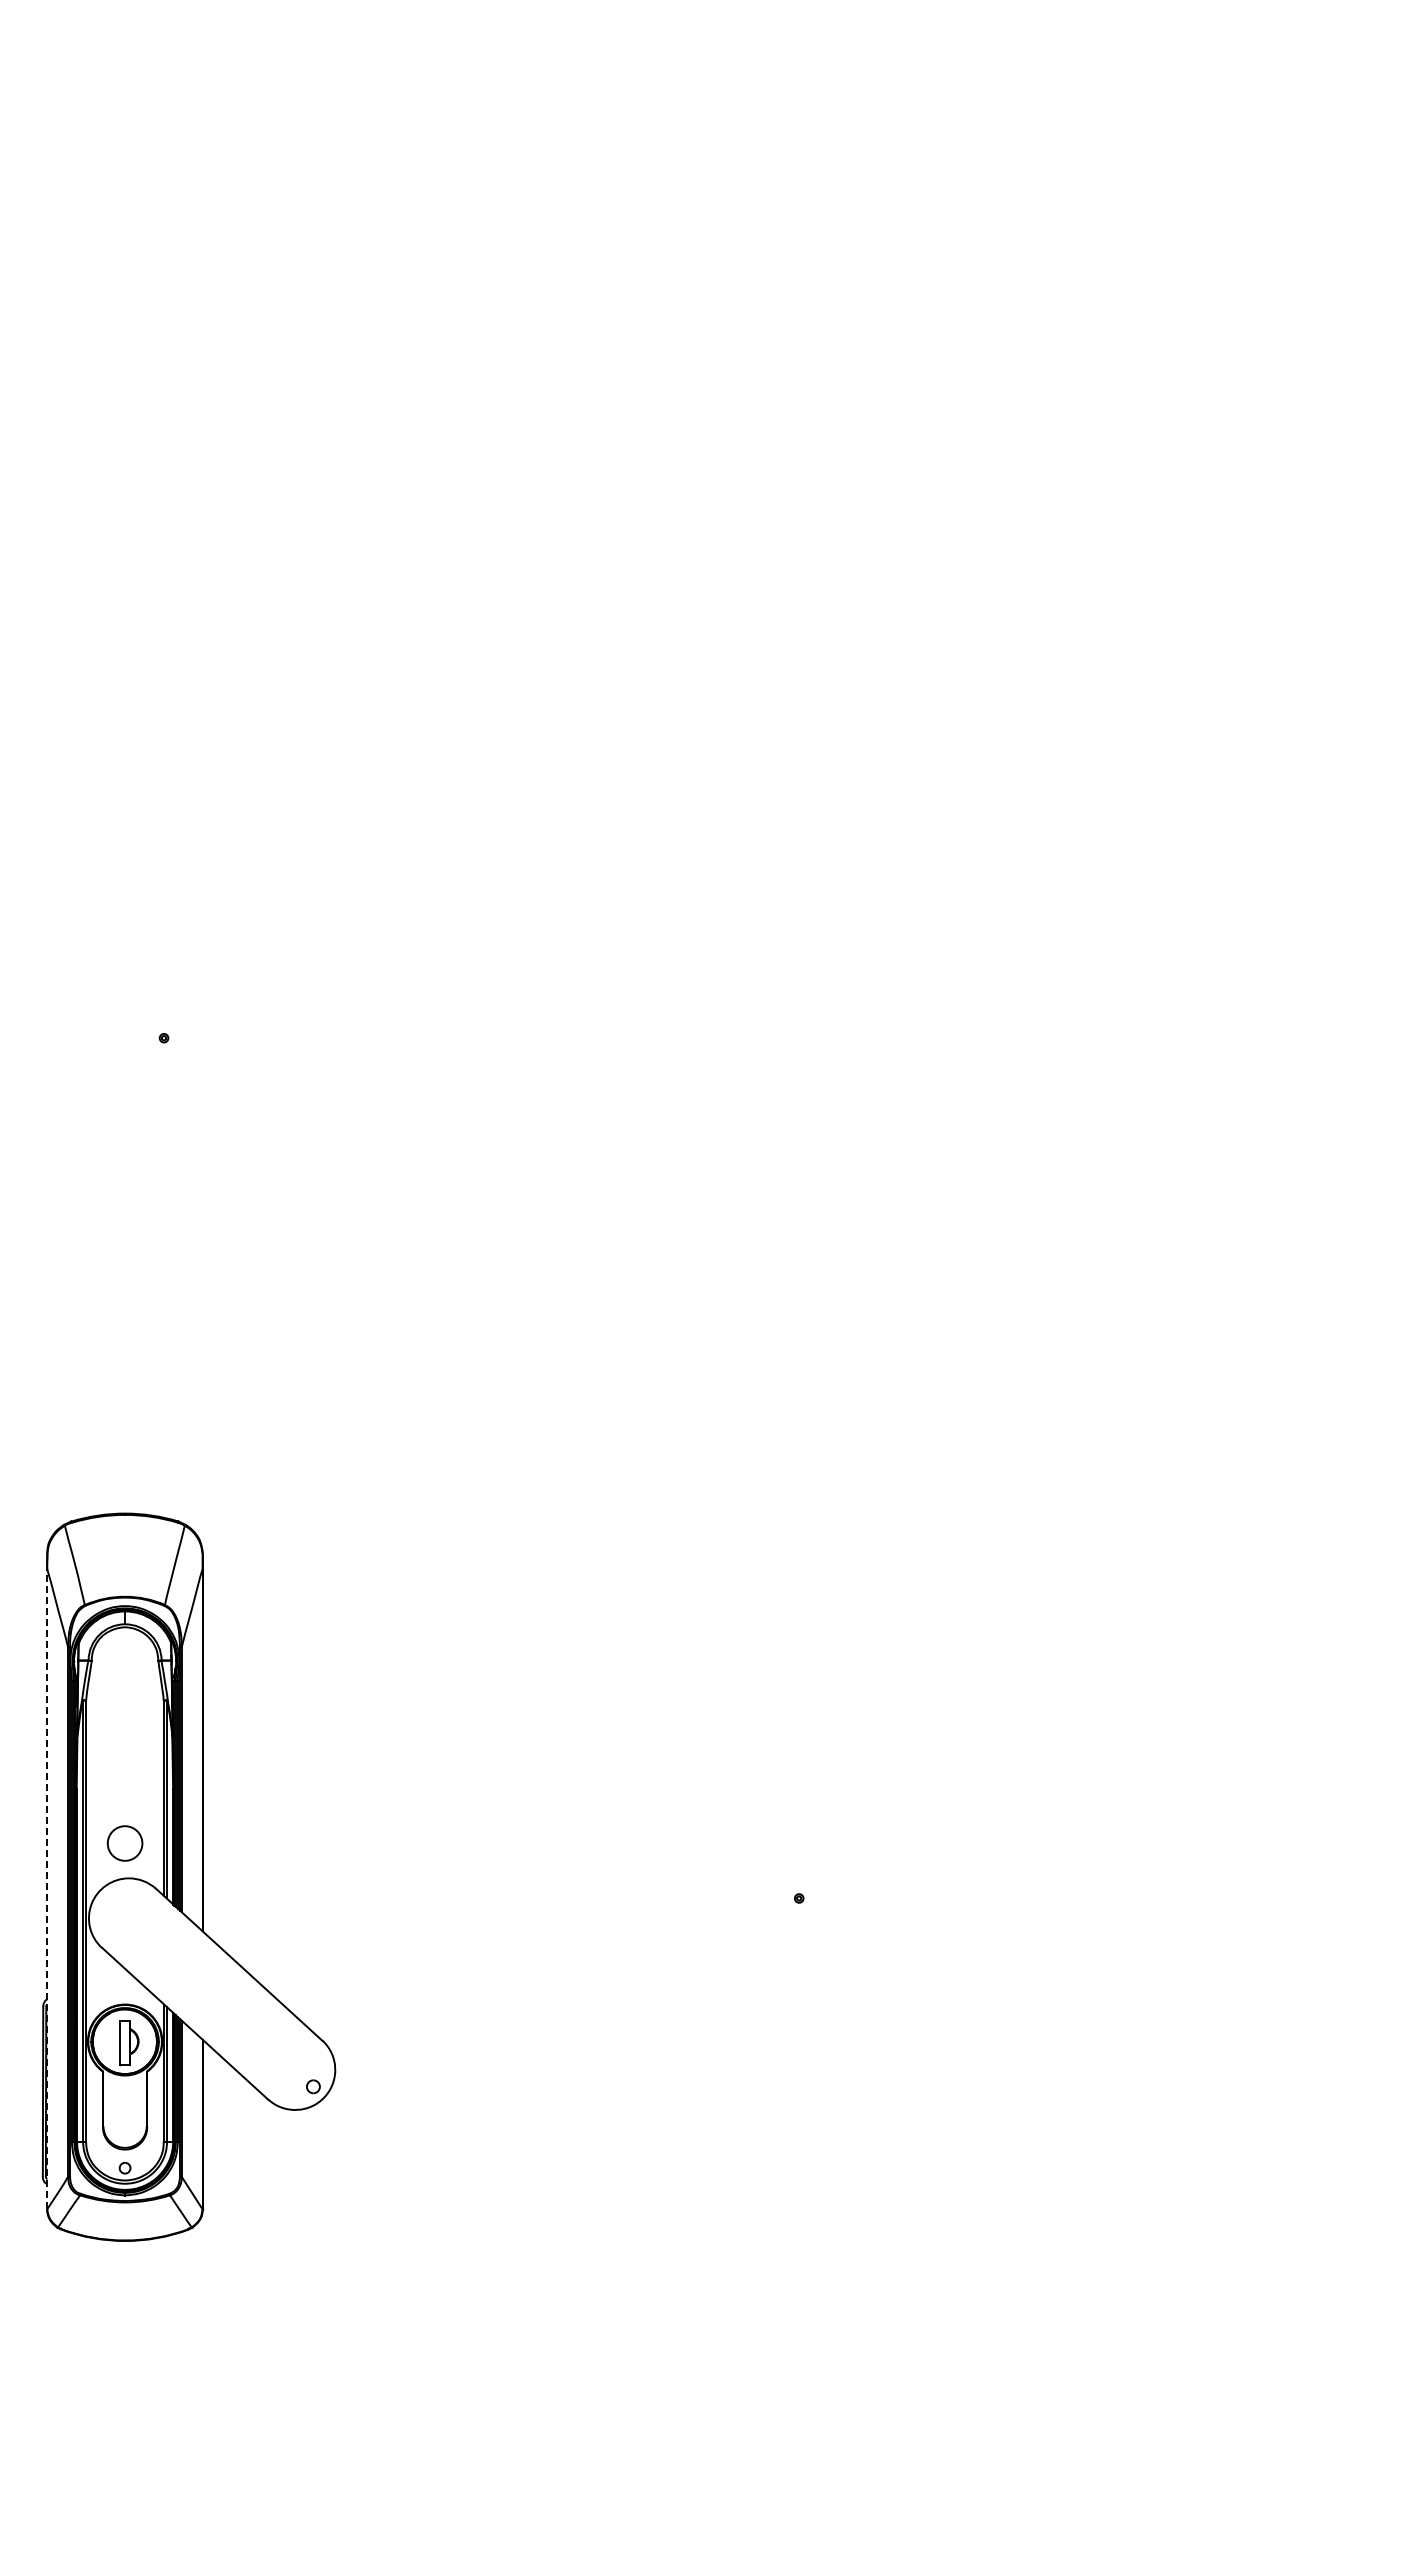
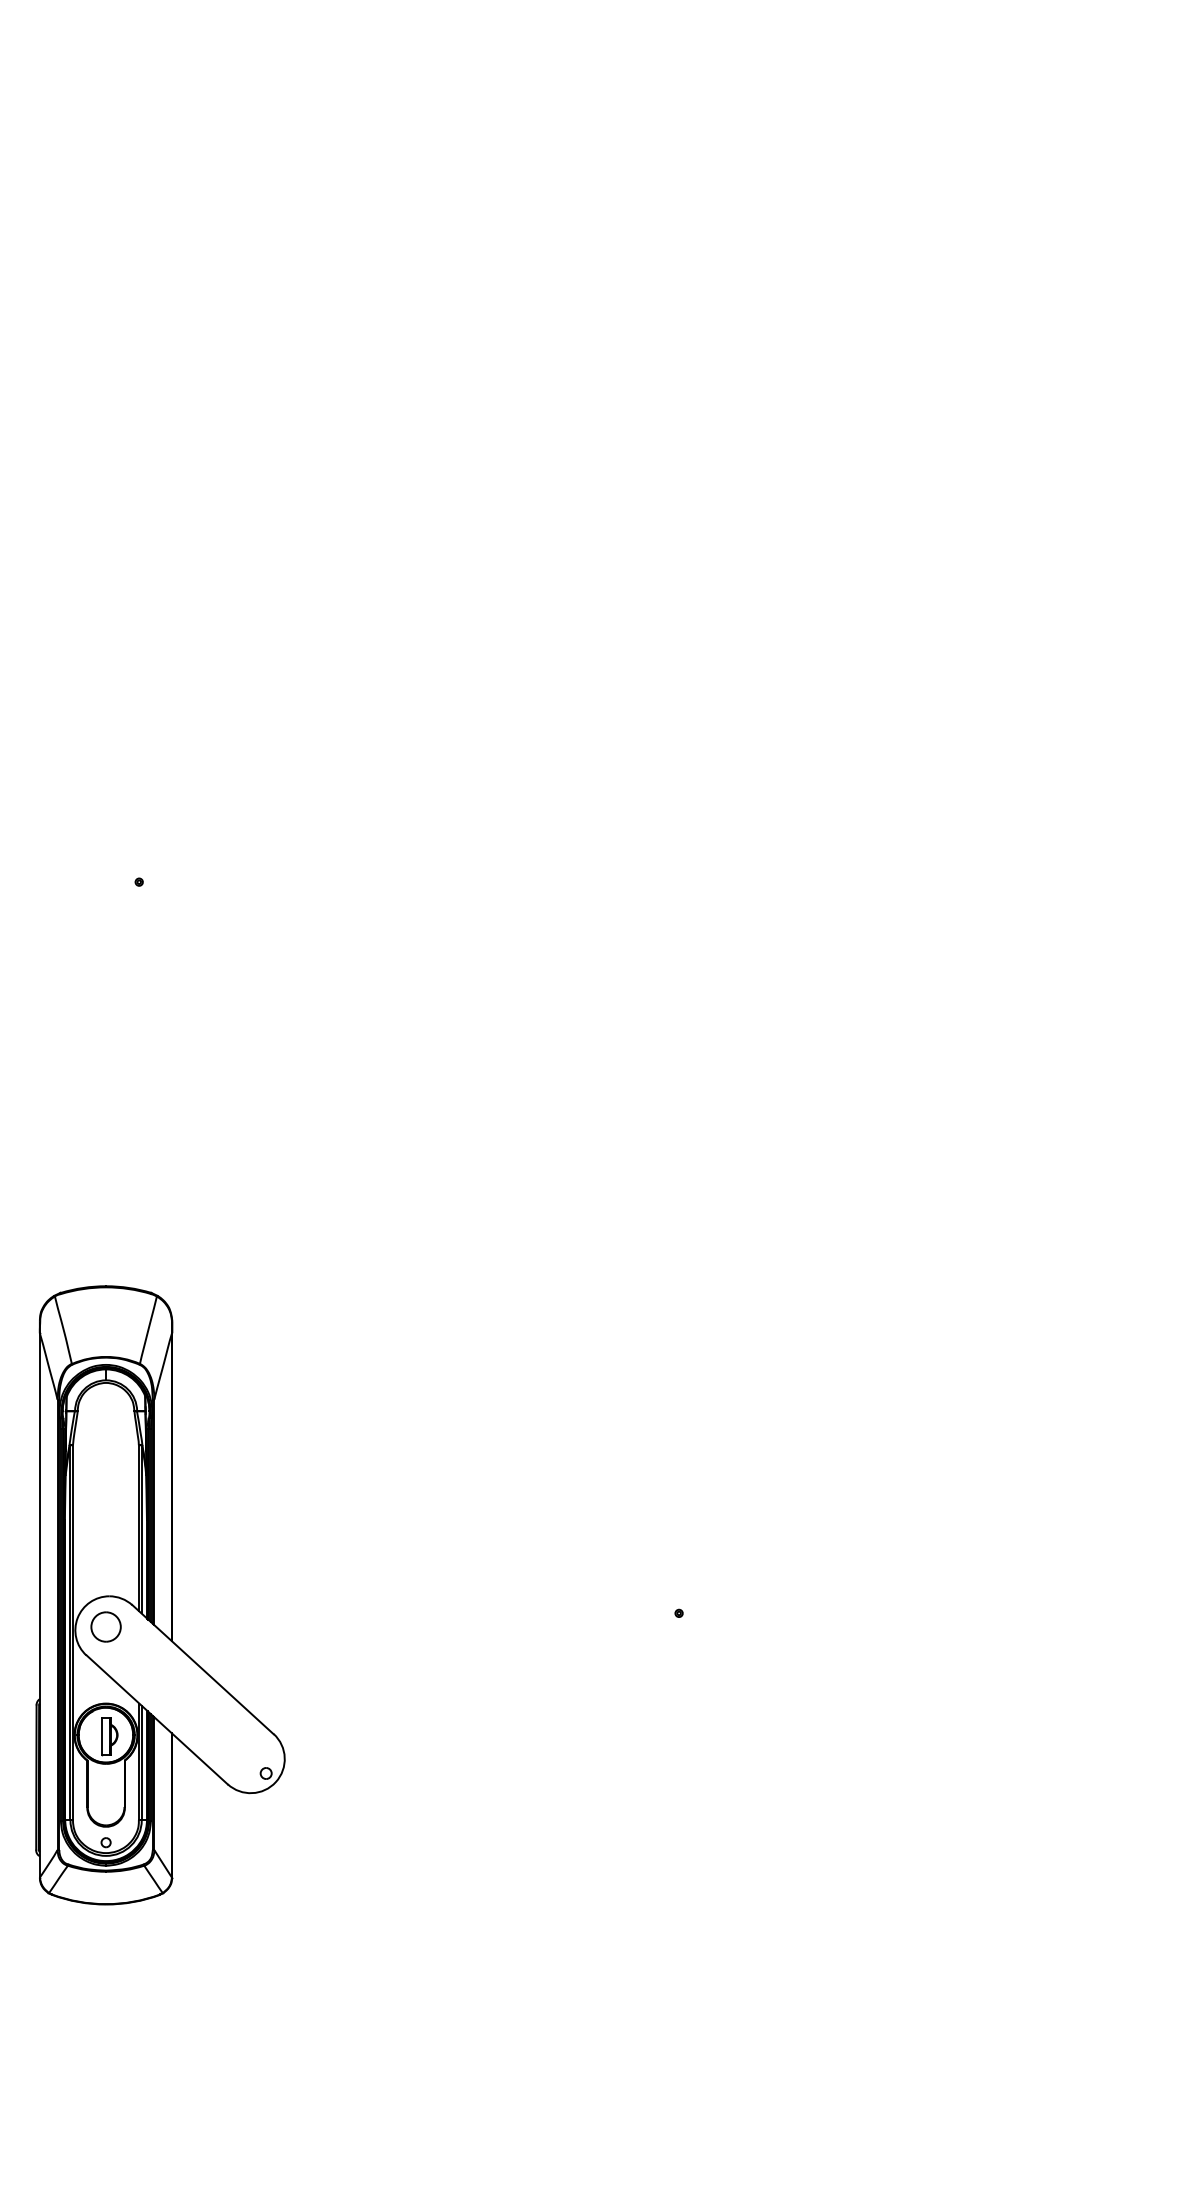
part: (124, 1843) -> (105, 1627), moved
line: (47, 1888) -> (40, 1604), dashed -> solid

